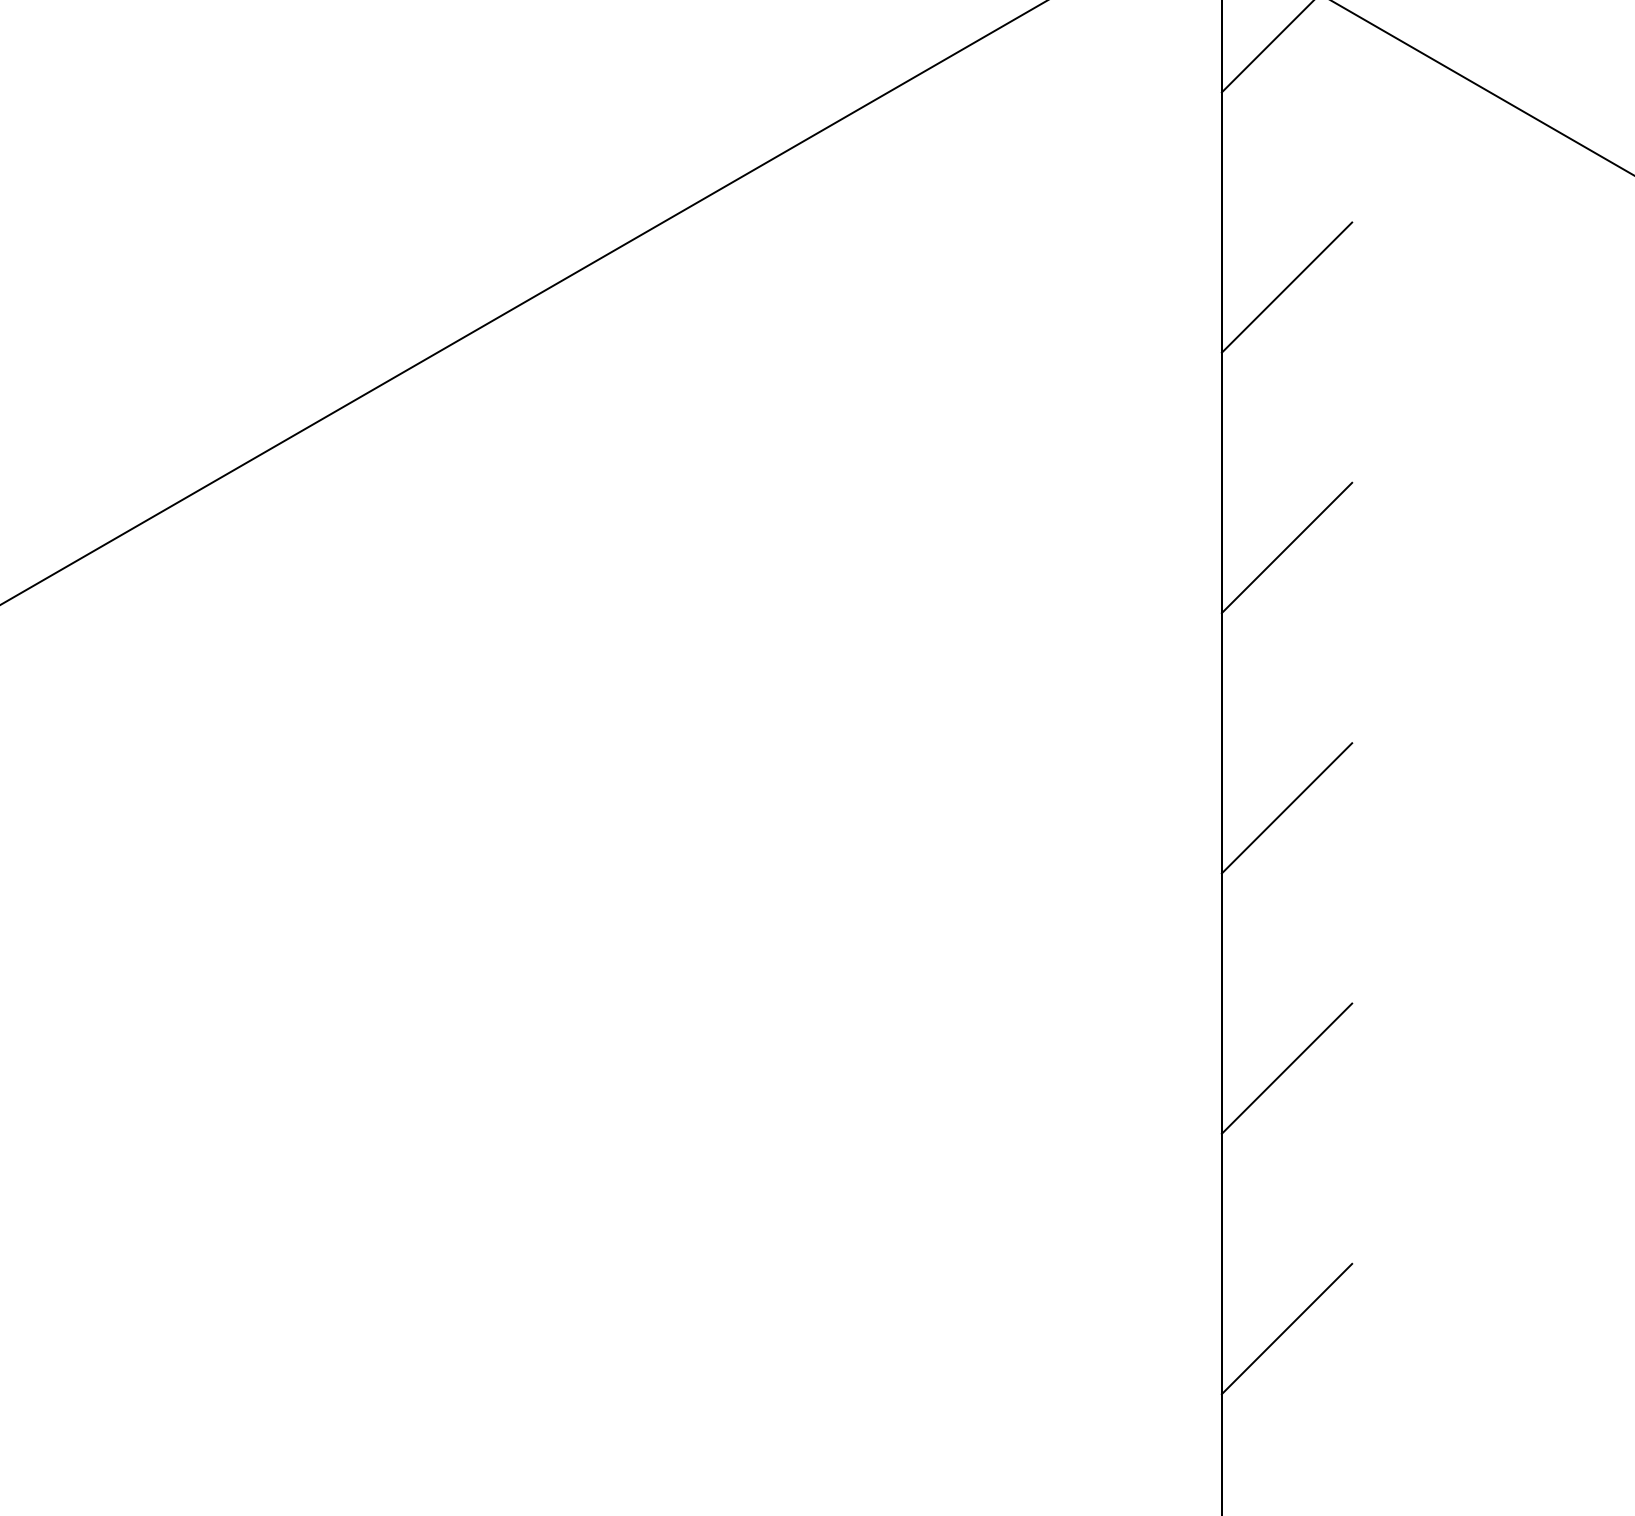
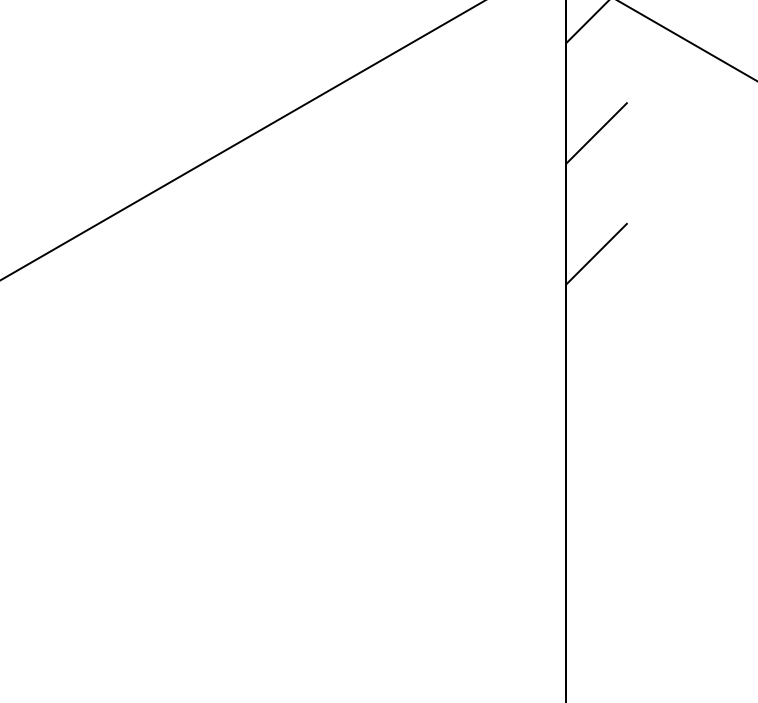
line: (1286, 807) -> (596, 374), removed
line: (1286, 1068) -> (596, 495), removed
line: (1286, 1329) -> (596, 616), removed

